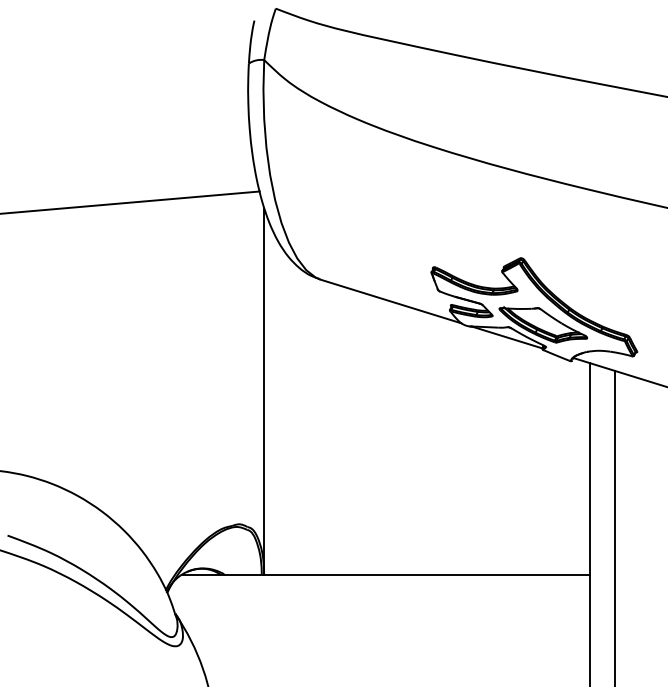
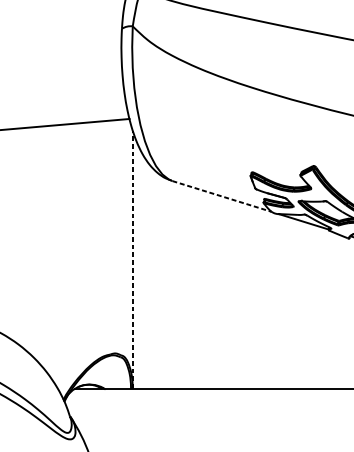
line: (390, 301) -> (221, 196), solid -> dashed
line: (264, 390) -> (132, 259), solid -> dashed

